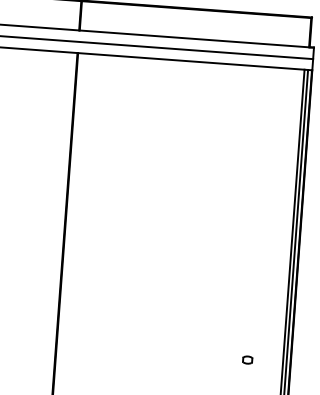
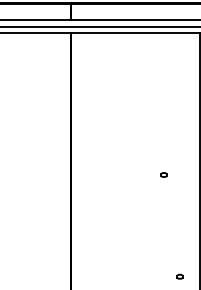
part: (246, 359) -> (163, 174), moved

